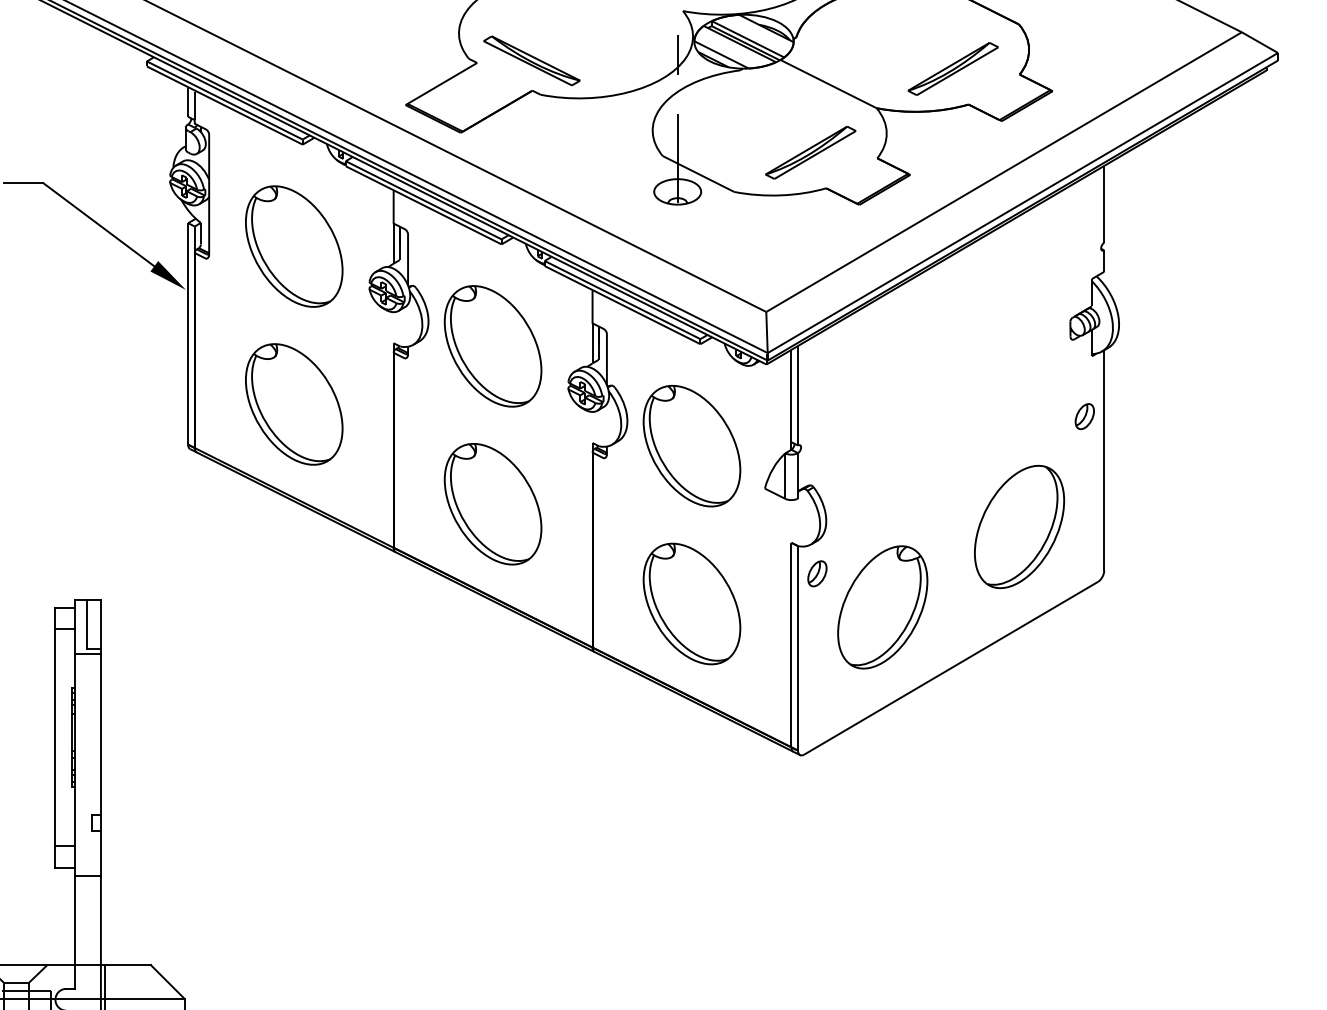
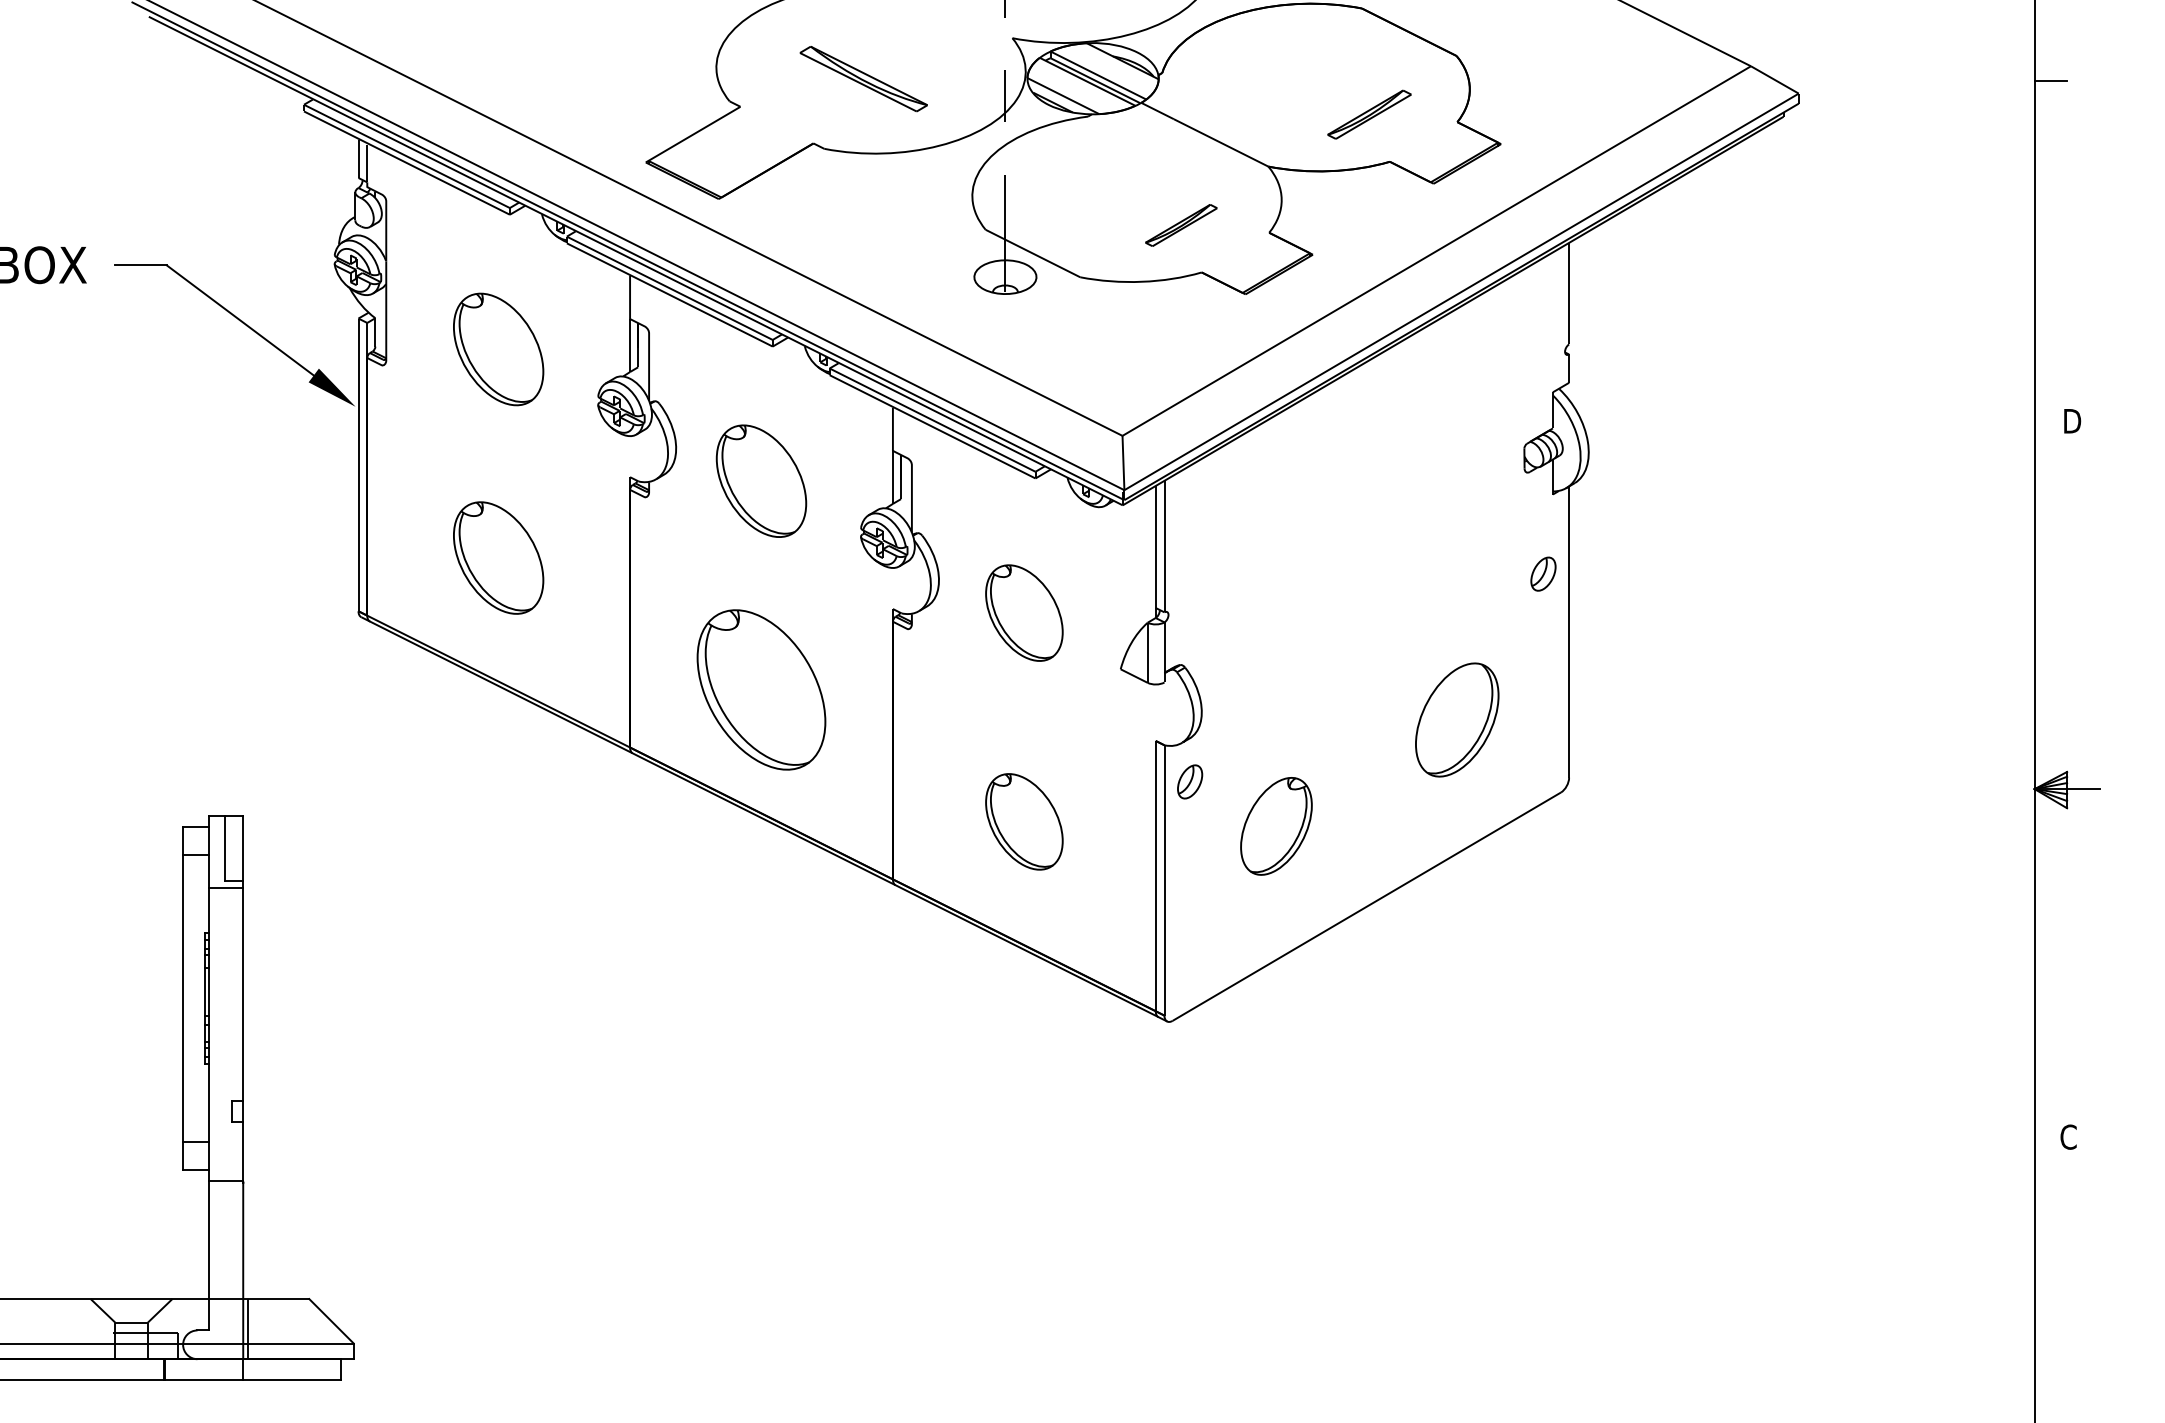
part: (531, 61) -> (863, 79), moved
part: (953, 68) -> (1369, 114), size x0.7
part: (810, 152) -> (1181, 225), size x0.6
part: (294, 246) -> (498, 349), size x0.7
part: (493, 345) -> (761, 480), size x0.7
part: (294, 404) -> (498, 557), size x0.7
part: (692, 445) -> (1024, 612), size x0.6
part: (1019, 526) -> (1457, 719), size x0.7
part: (692, 603) -> (1024, 821), size x0.6
part: (882, 607) -> (1276, 826), size x0.6

